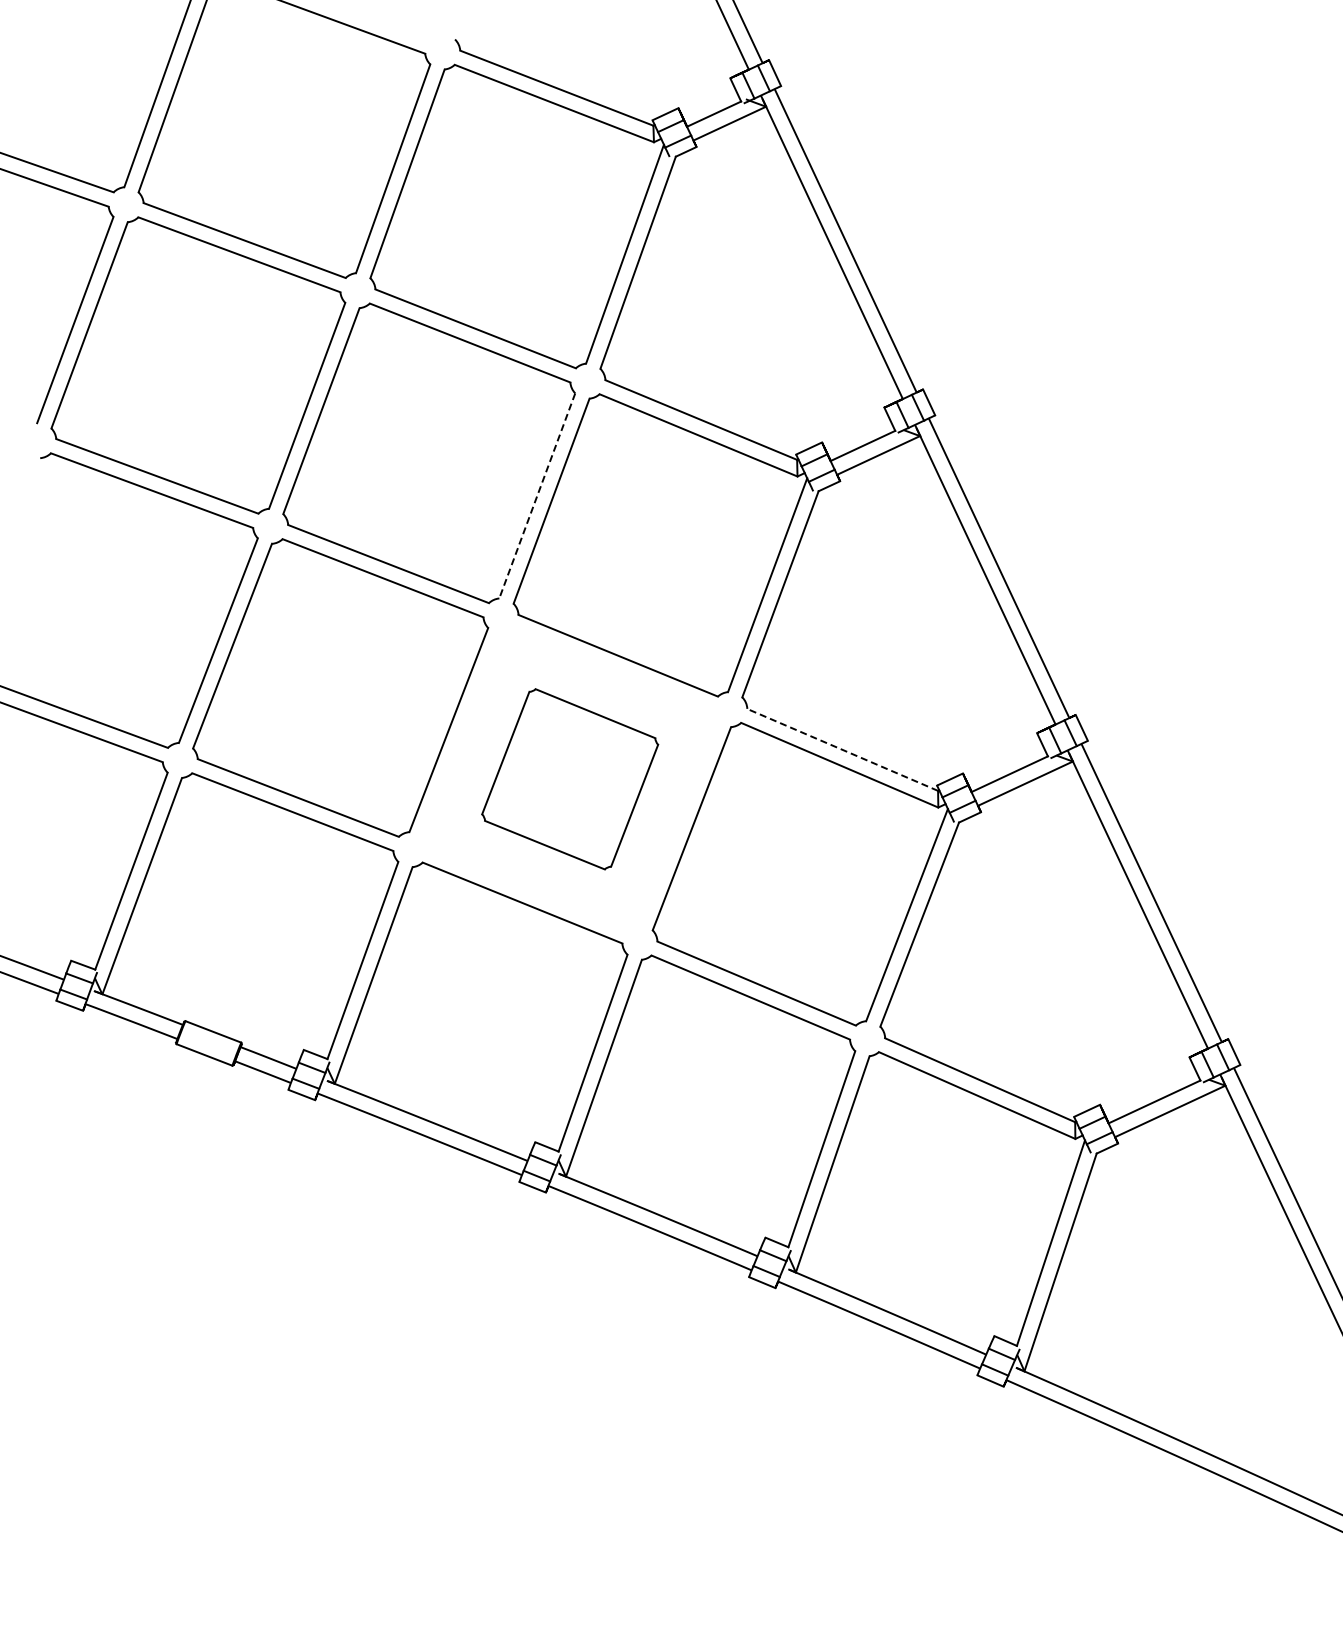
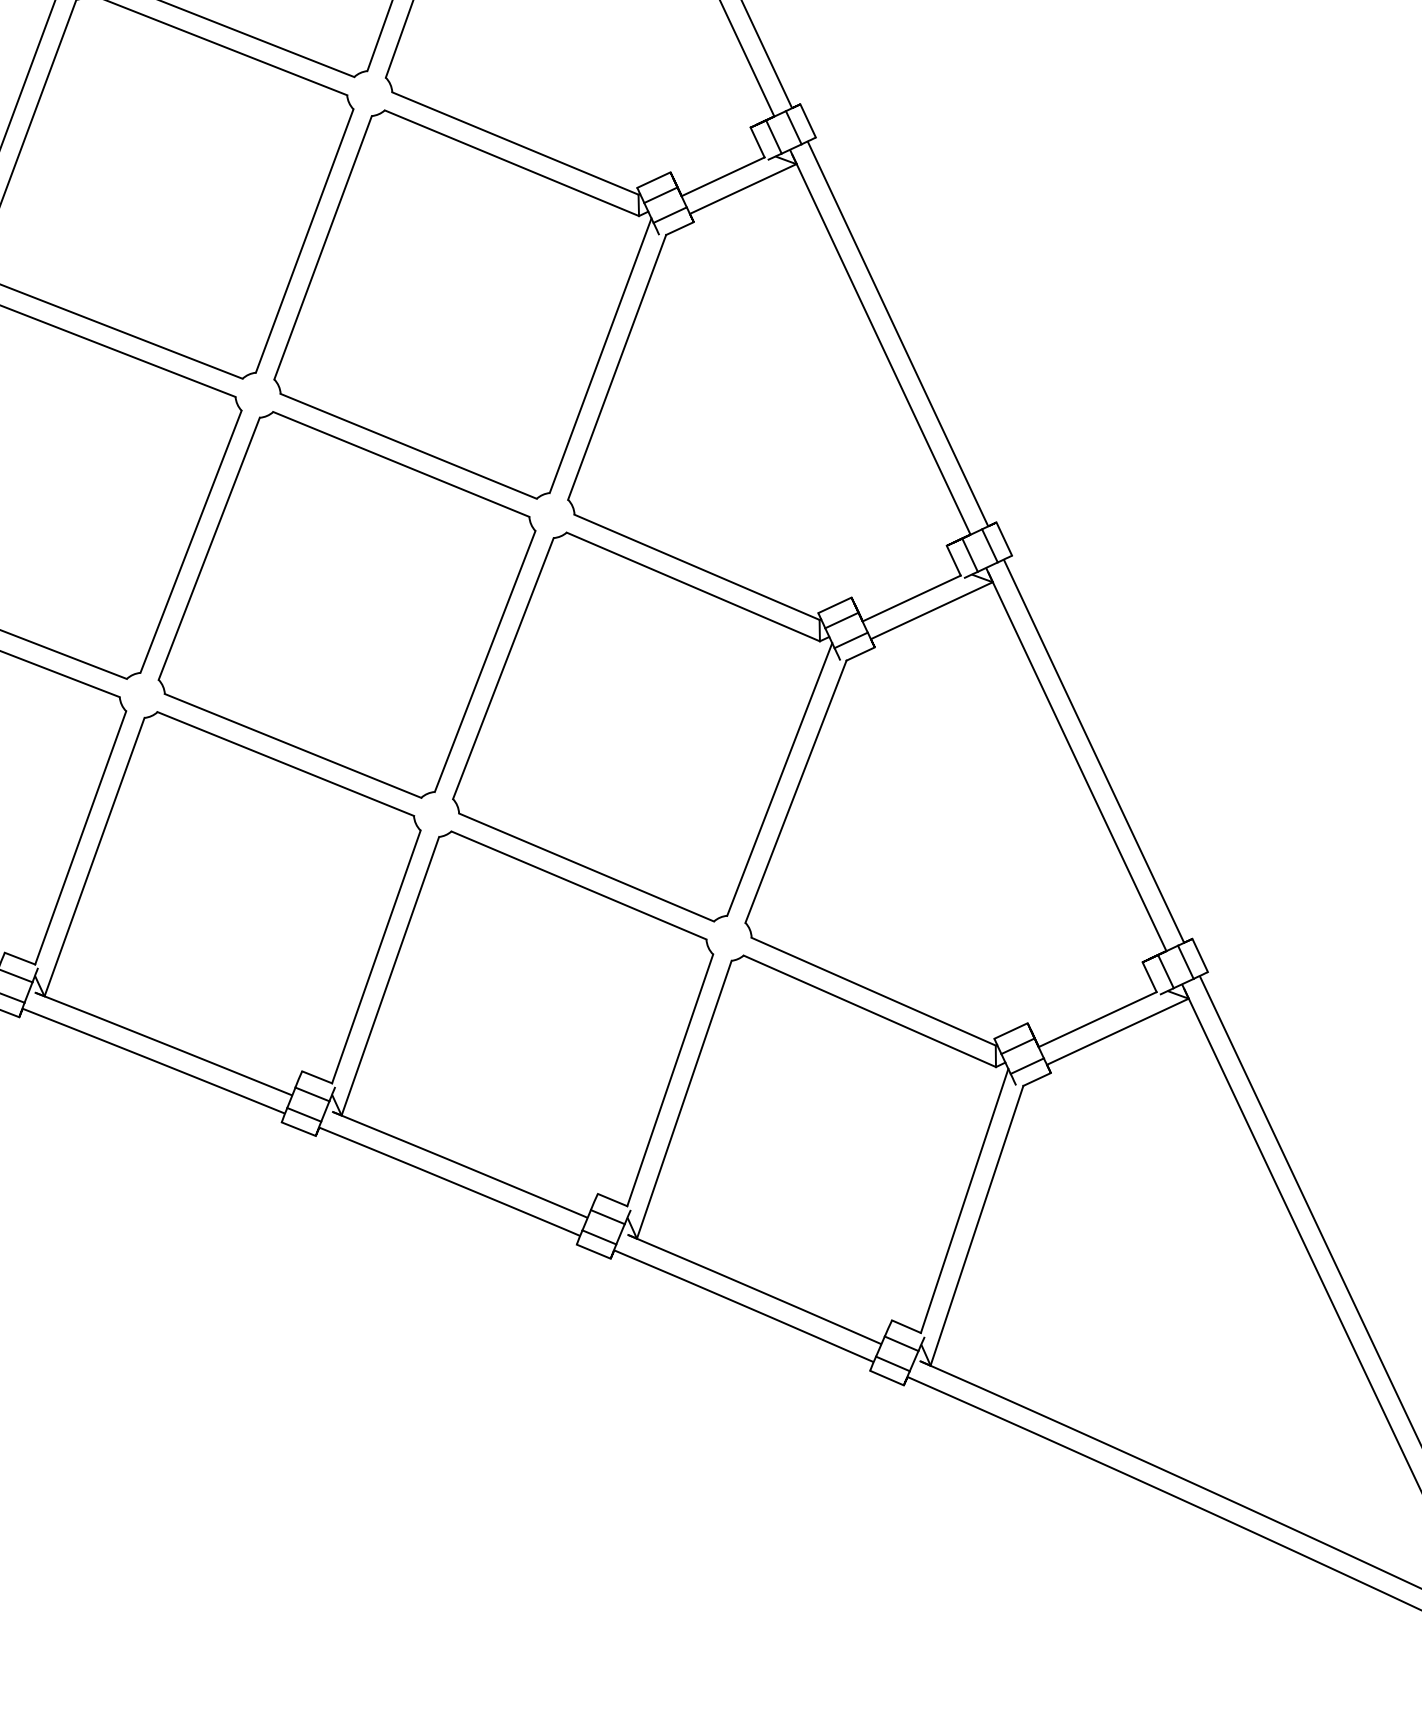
line: (537, 496) -> (304, 241), dashed -> solid
line: (842, 749) -> (696, 566), dashed -> solid
part: (569, 779) -> (346, 605), size x1.67

